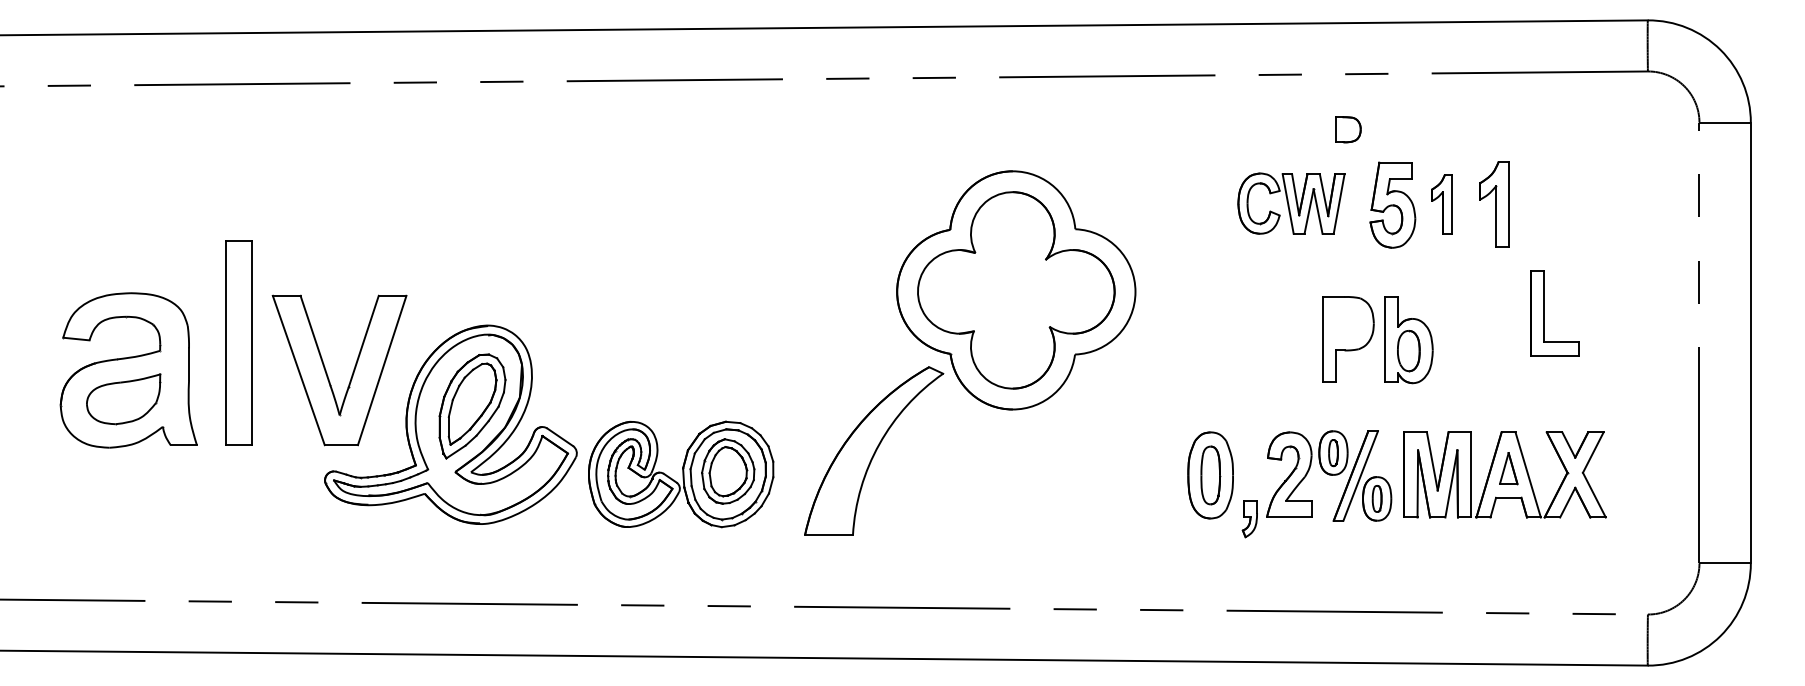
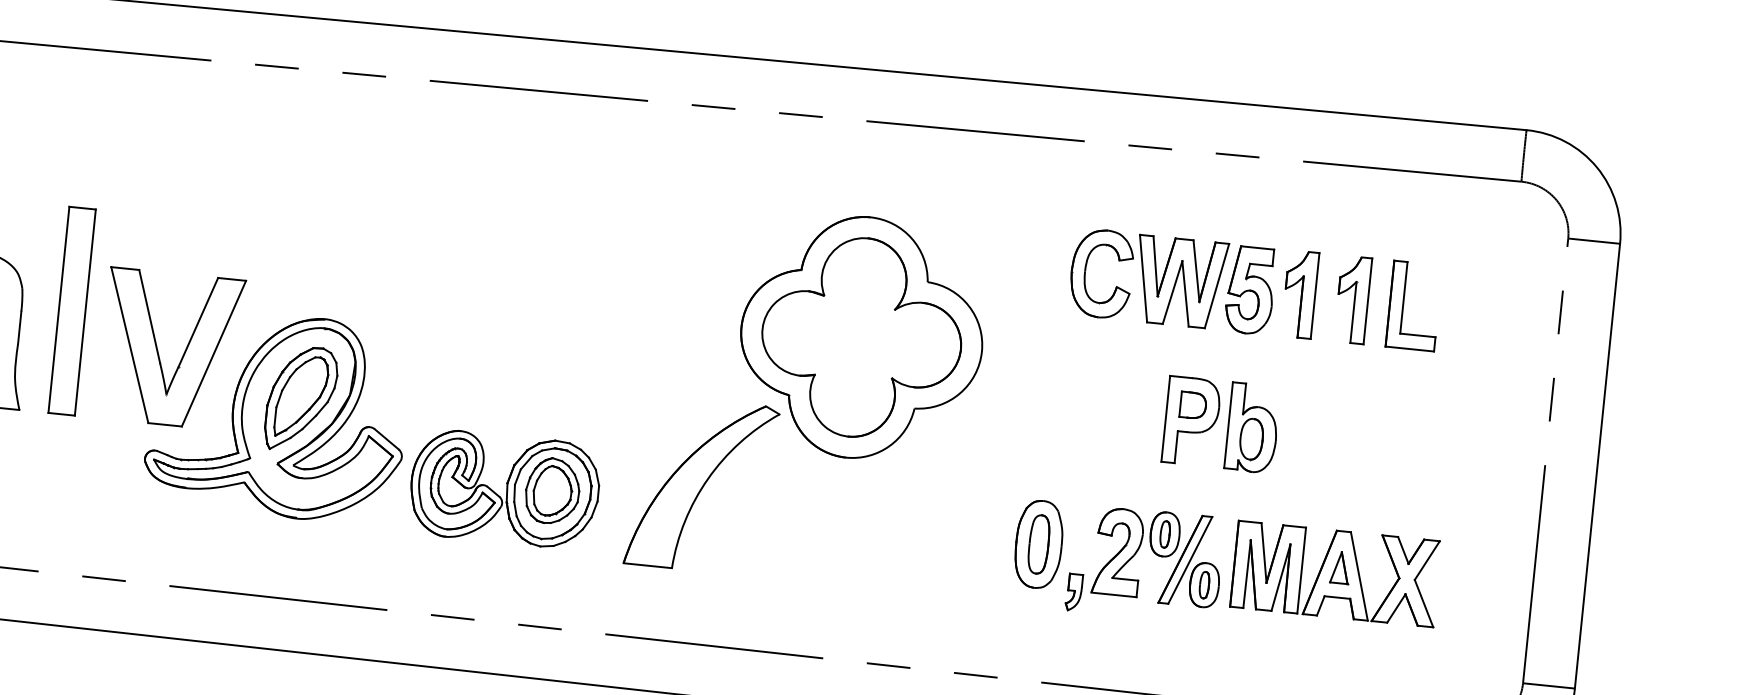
part: (1348, 129) -> (1193, 405), moved
part: (1291, 203) -> (1148, 278), size x1.43
part: (1441, 204) -> (1299, 294), size x1.43
part: (1544, 313) -> (1403, 305), moved

